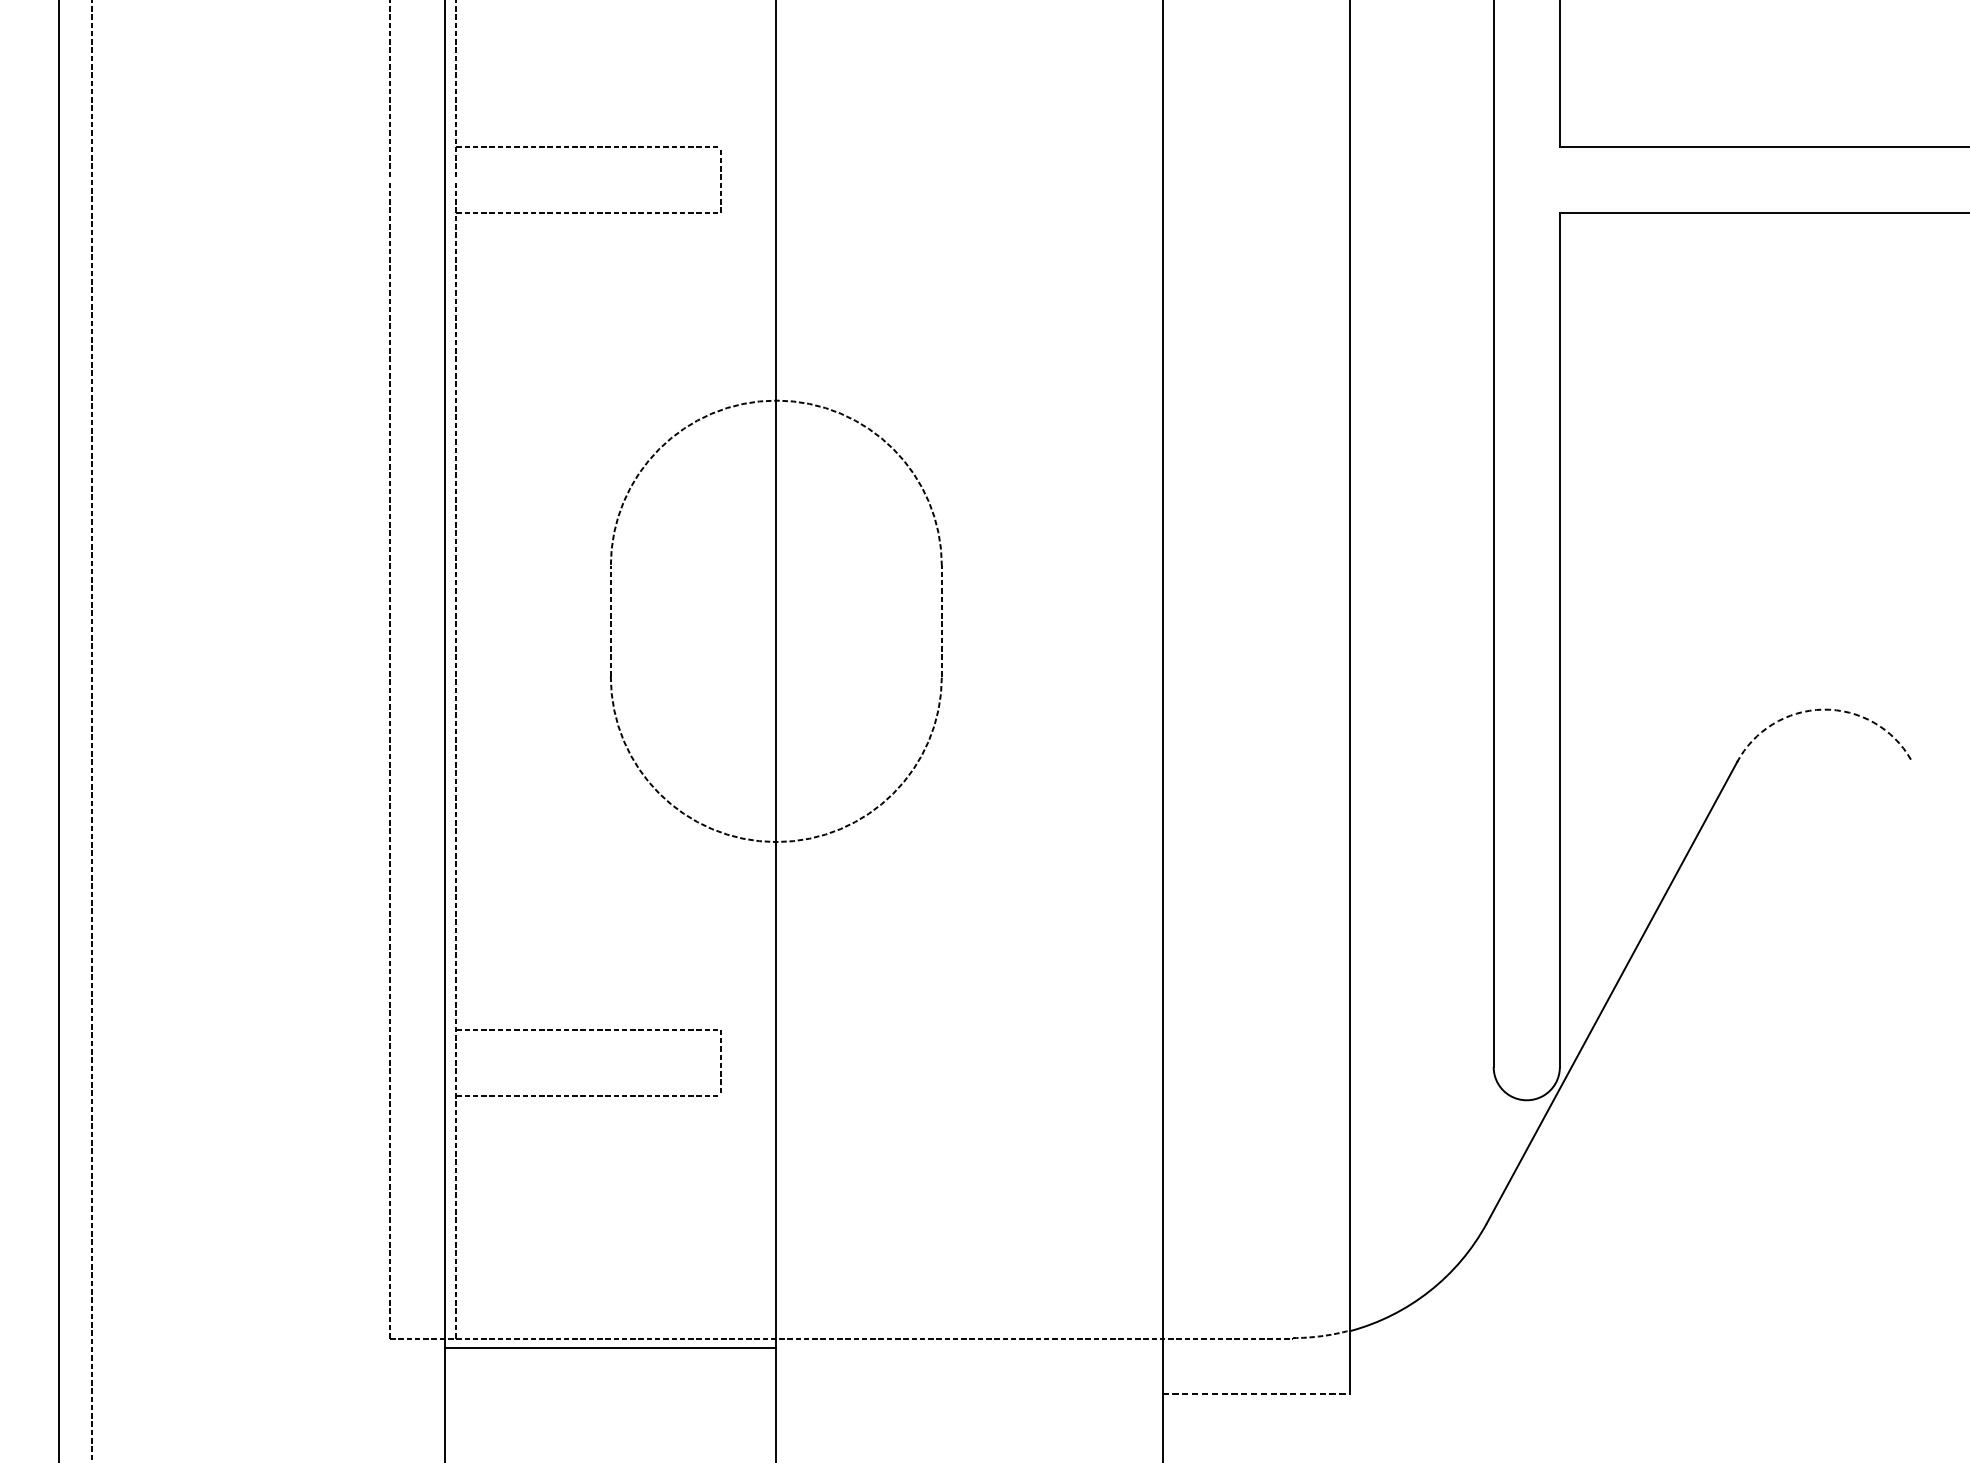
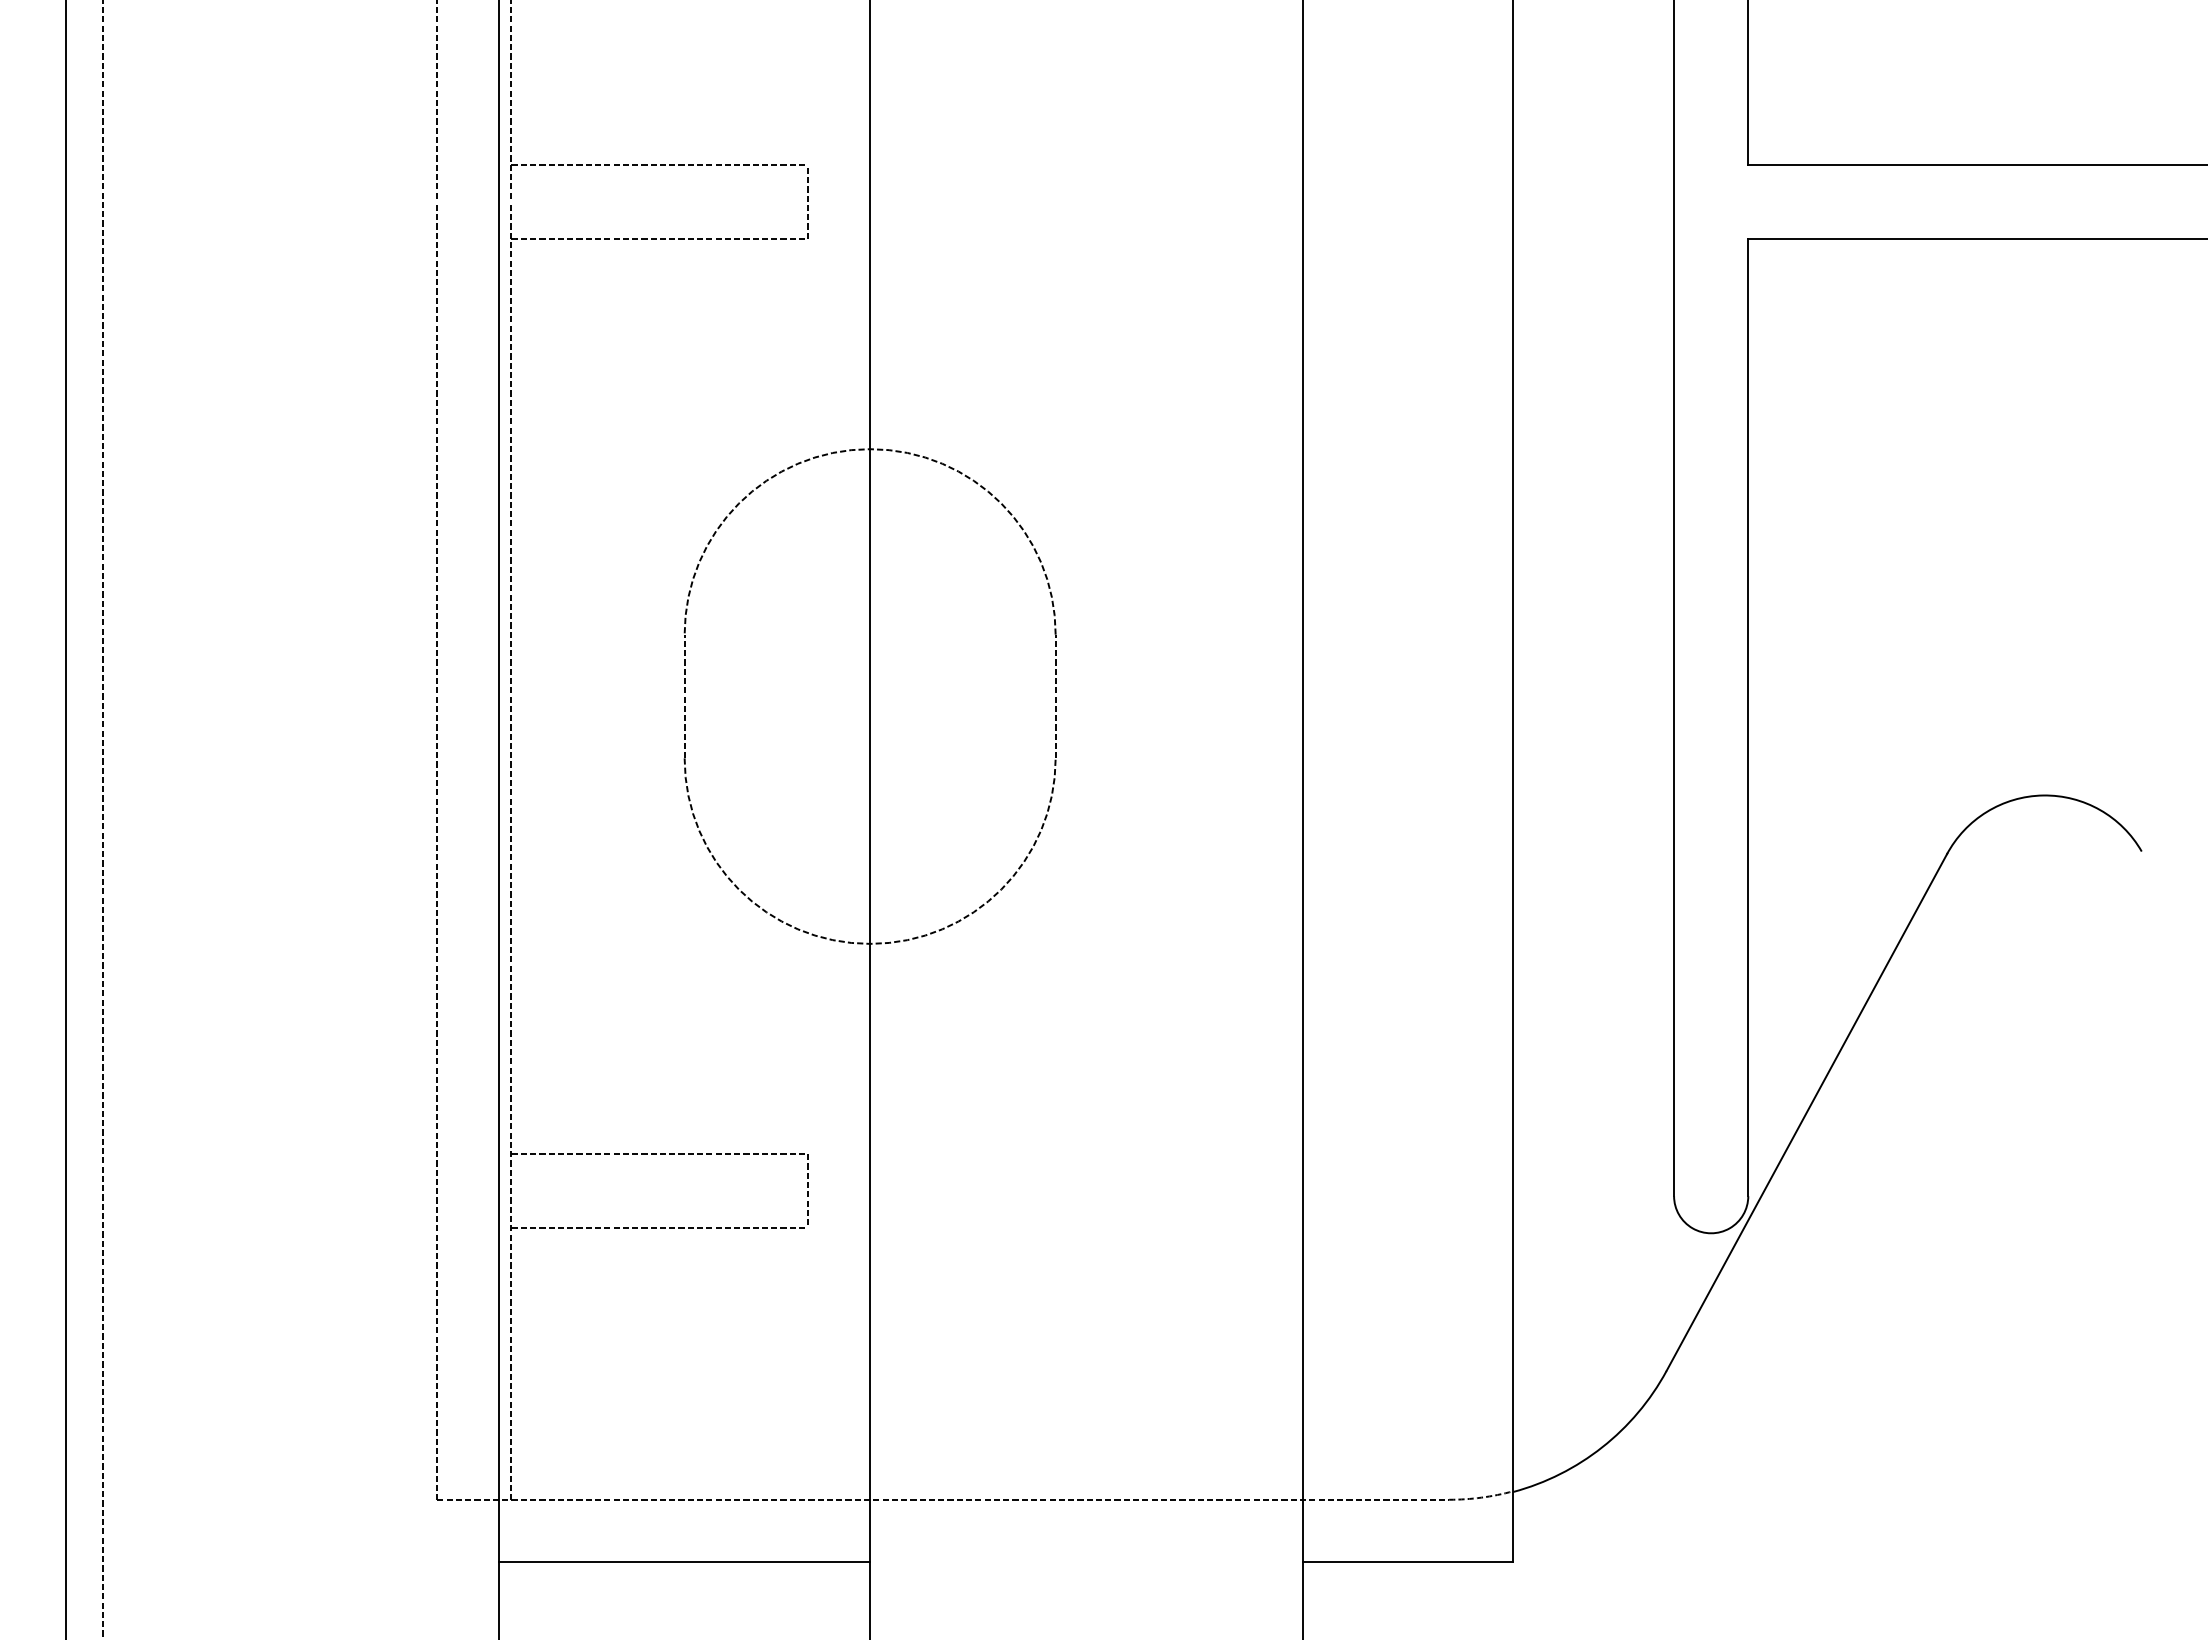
arc: (1823, 709) -> (2043, 795), dashed -> solid
line: (610, 1348) -> (684, 1562), moved
line: (1256, 1394) -> (1408, 1562), dashed -> solid

